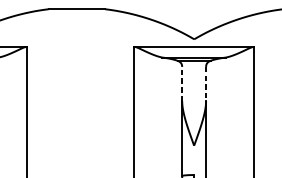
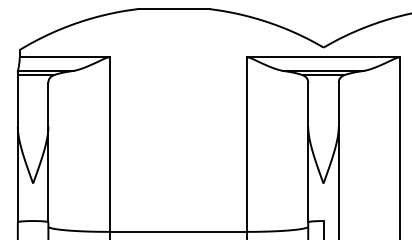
line: (182, 83) -> (308, 104), dashed -> solid
line: (205, 83) -> (338, 104), dashed -> solid

